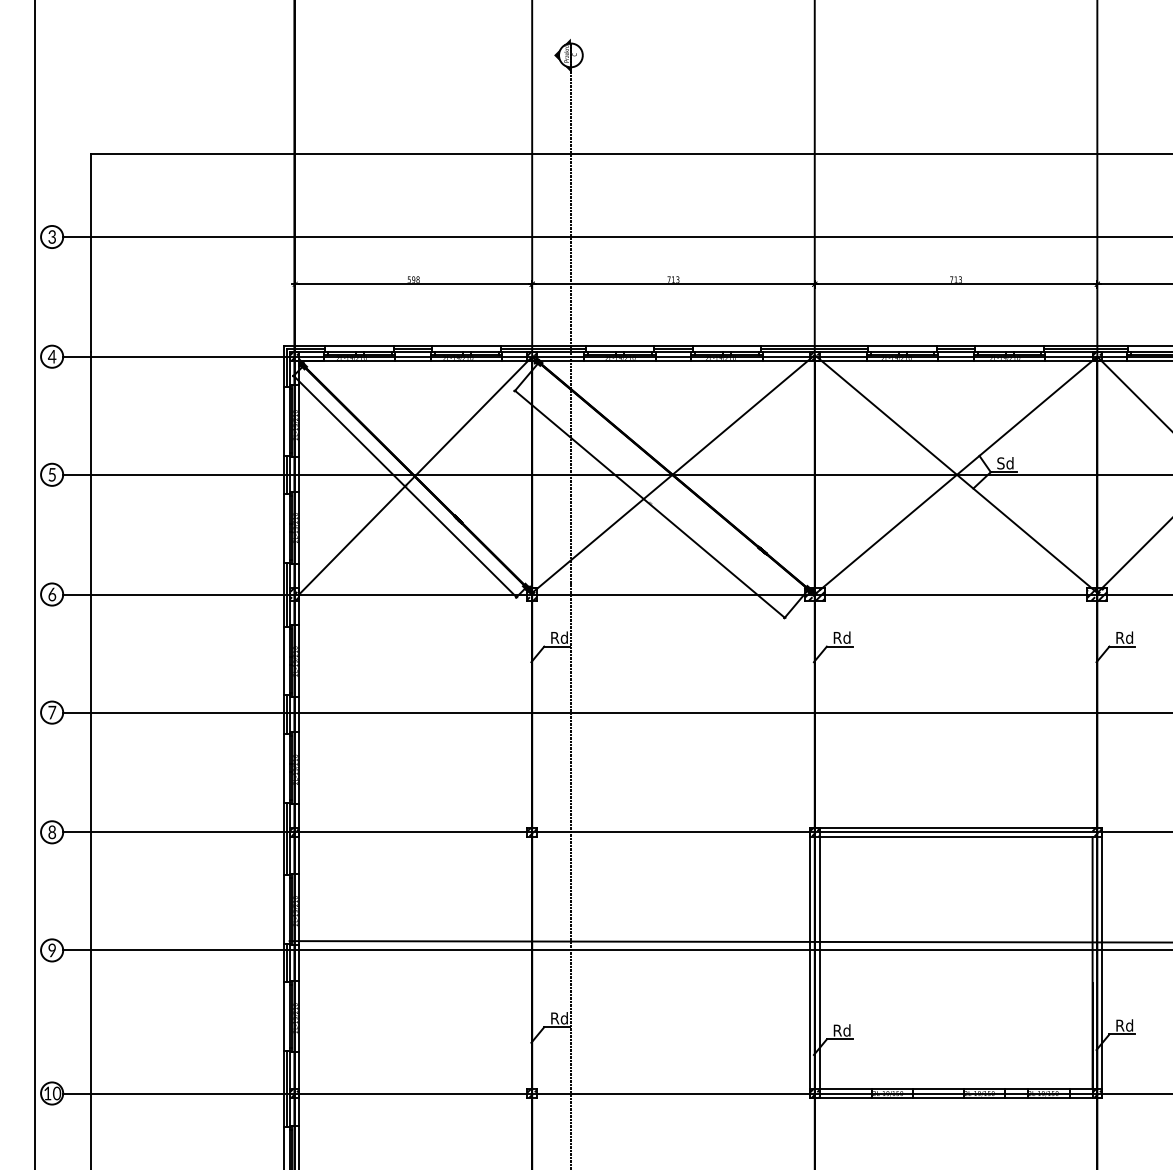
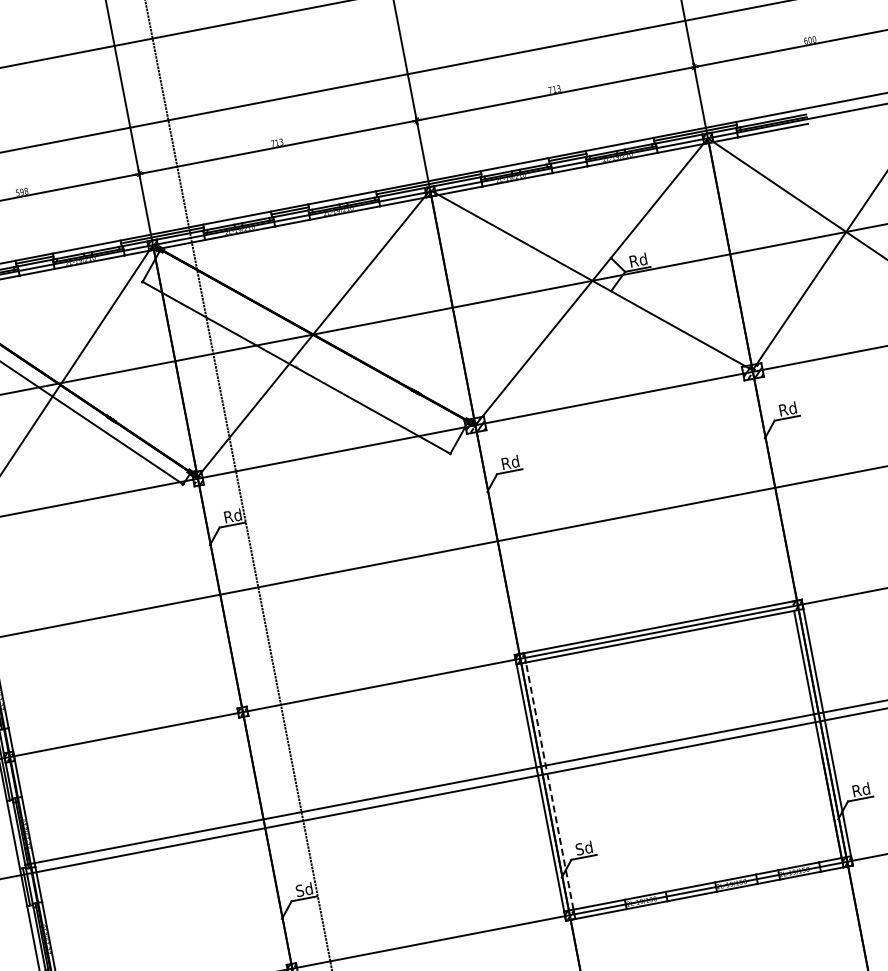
text: (1005, 463) -> (637, 260), Sd -> Rd
line: (819, 962) -> (549, 785), solid -> dashed
text: (558, 1018) -> (303, 890), Rd -> Sd
text: (841, 1030) -> (584, 848), Rd -> Sd

